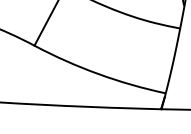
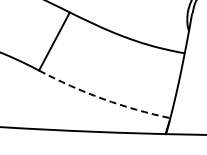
arc: (98, 73) -> (103, 98), solid -> dashed

